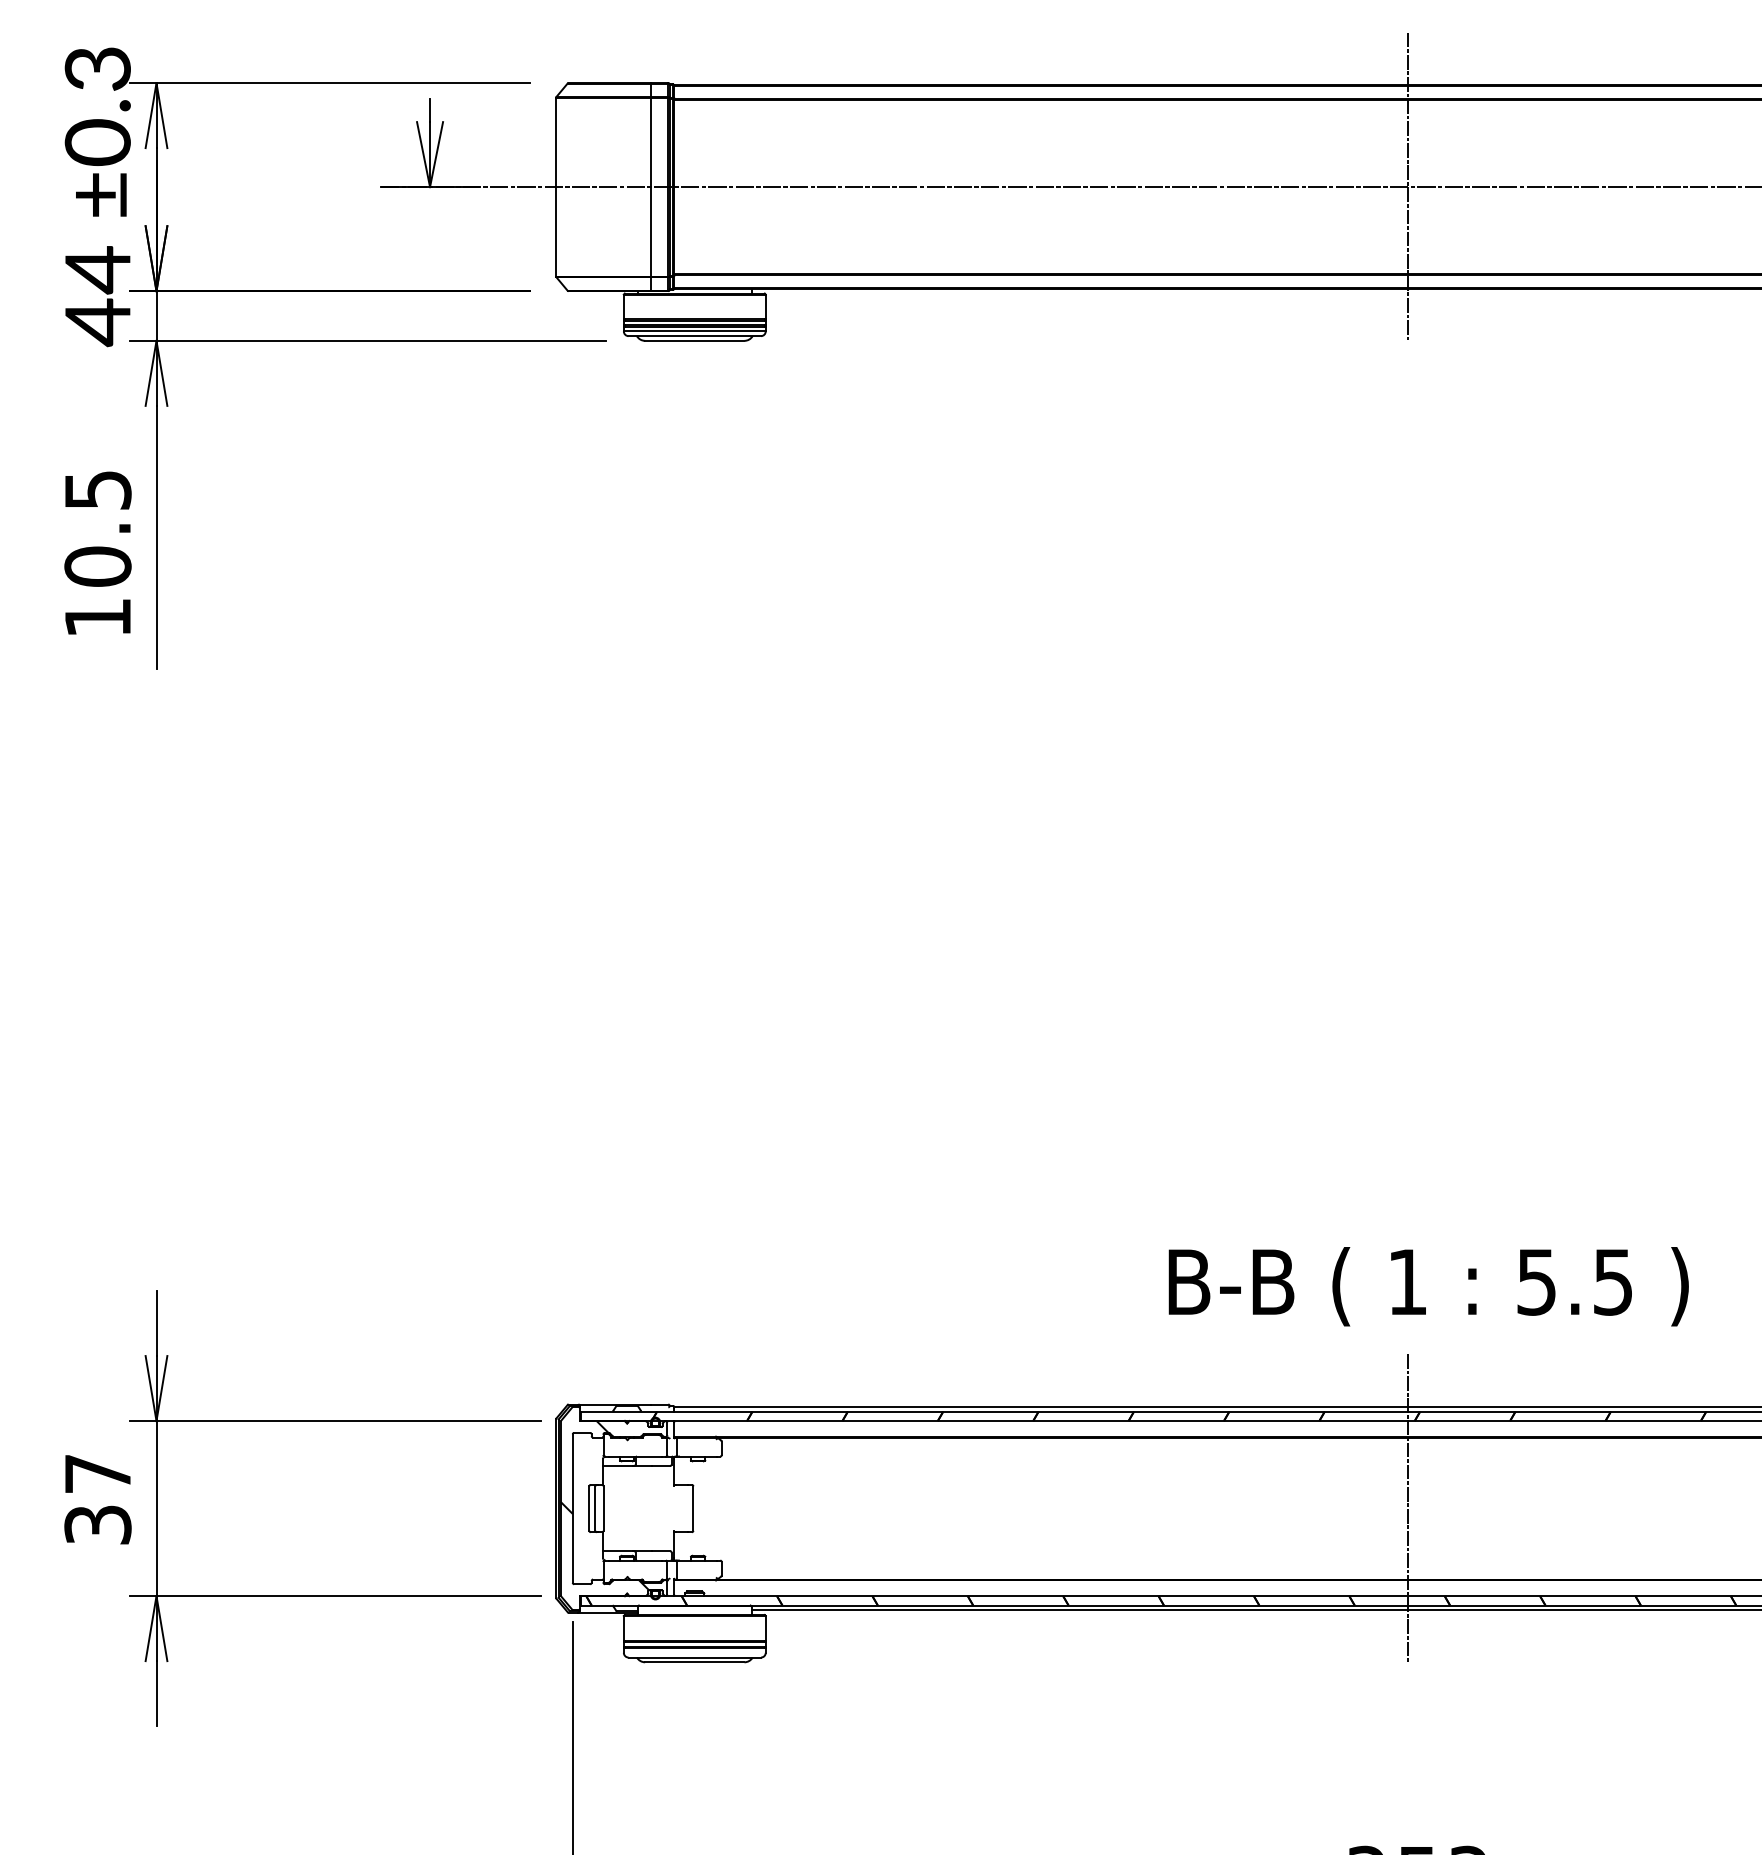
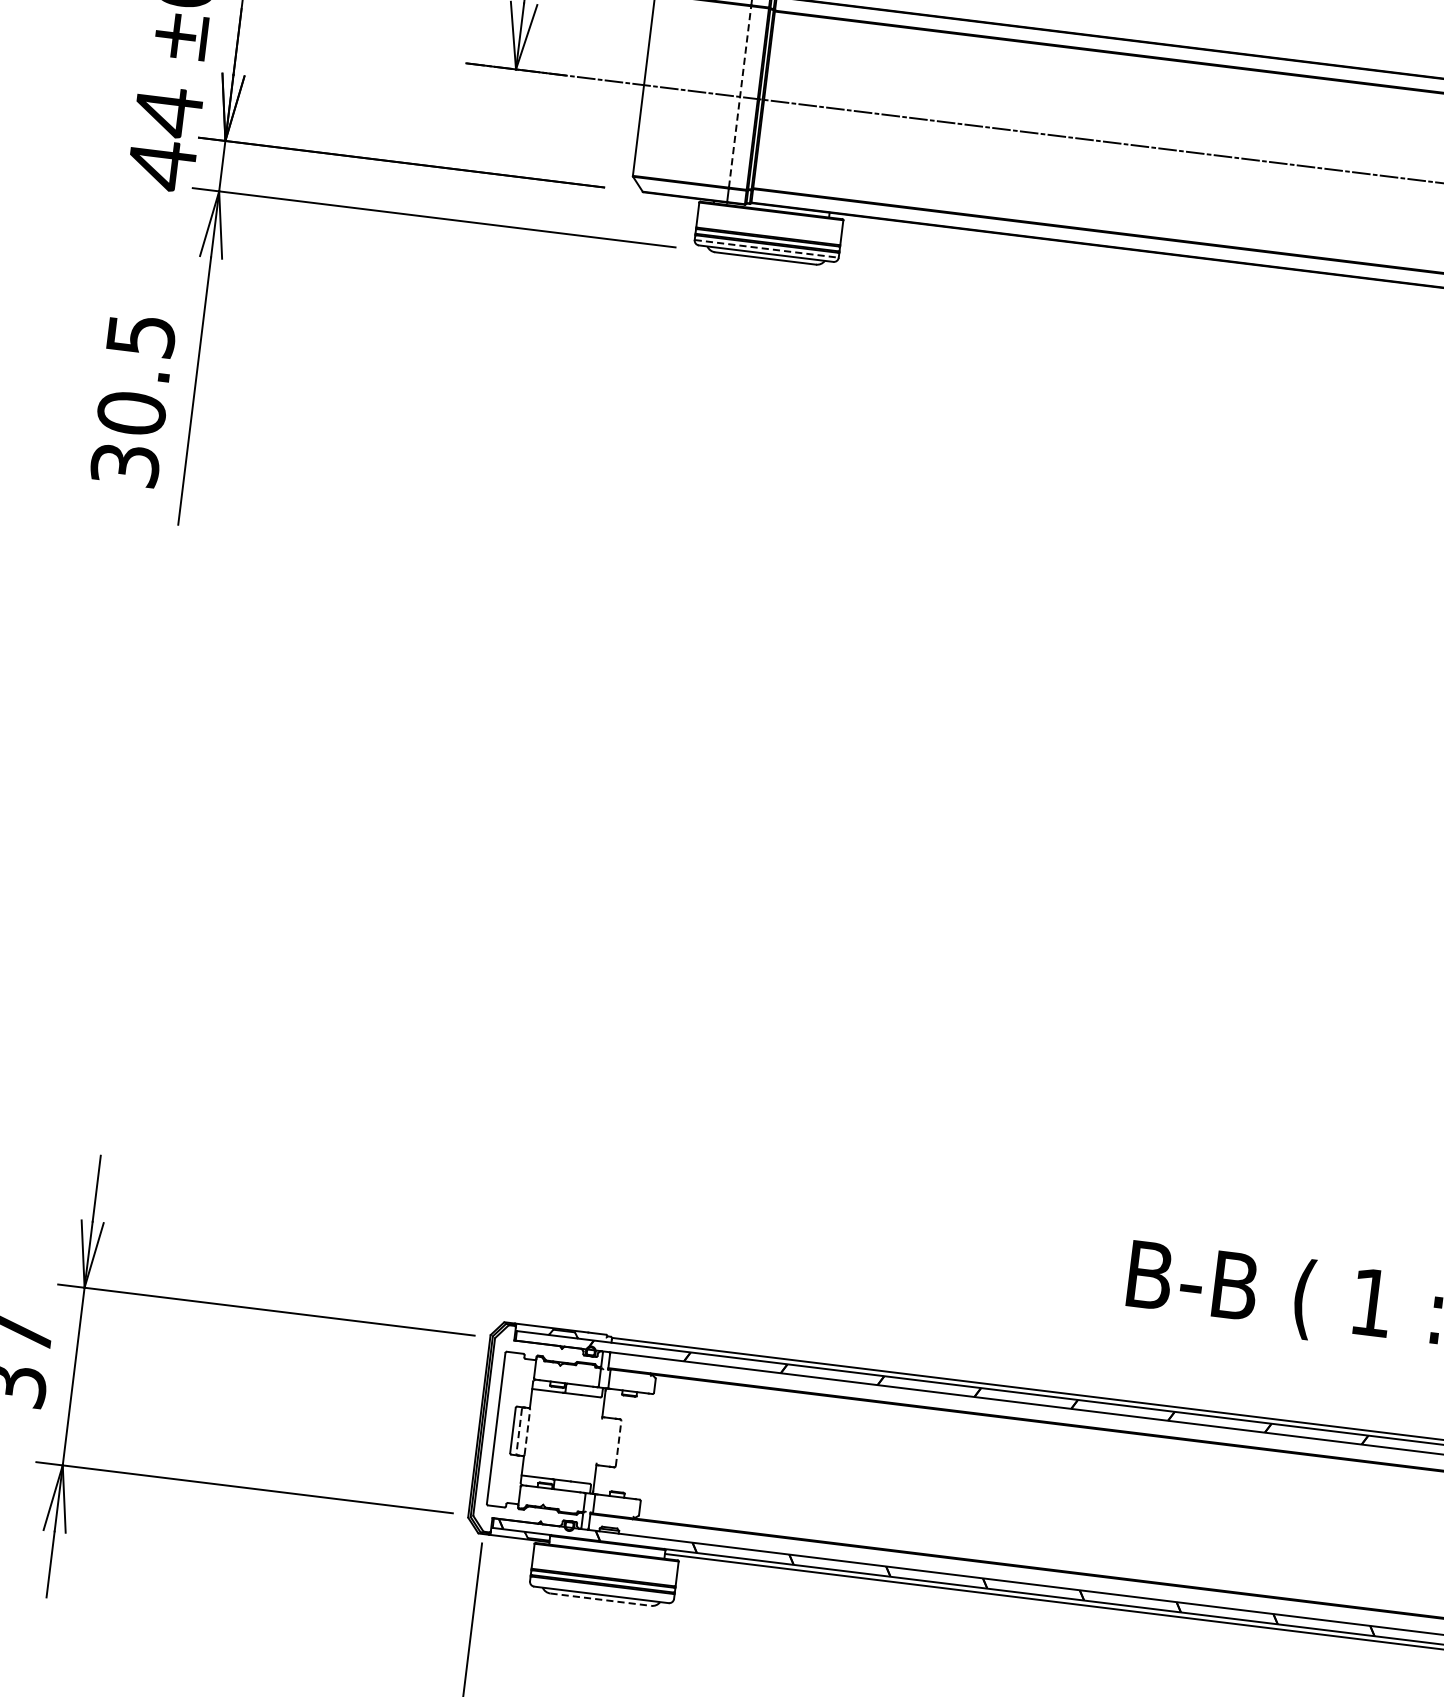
line: (650, 186) -> (739, 96), solid -> dashed
line: (694, 331) -> (766, 248), solid -> dashed
text: (97, 617) -> (124, 464), 10.5 -> 30.5
hatch: (604, 1505) -> (528, 1429), removed
line: (603, 1508) -> (527, 1432), solid -> dashed
line: (693, 1508) -> (618, 1443), solid -> dashed
line: (1407, 1508) -> (1343, 1532), removed
line: (595, 1509) -> (519, 1432), solid -> dashed
line: (694, 1662) -> (600, 1599), solid -> dashed

